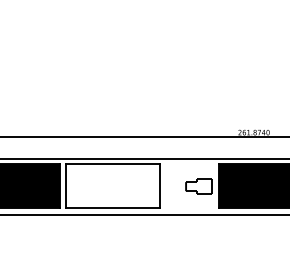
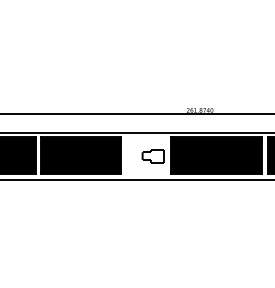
fill: (112, 184) -> (80, 154), added

